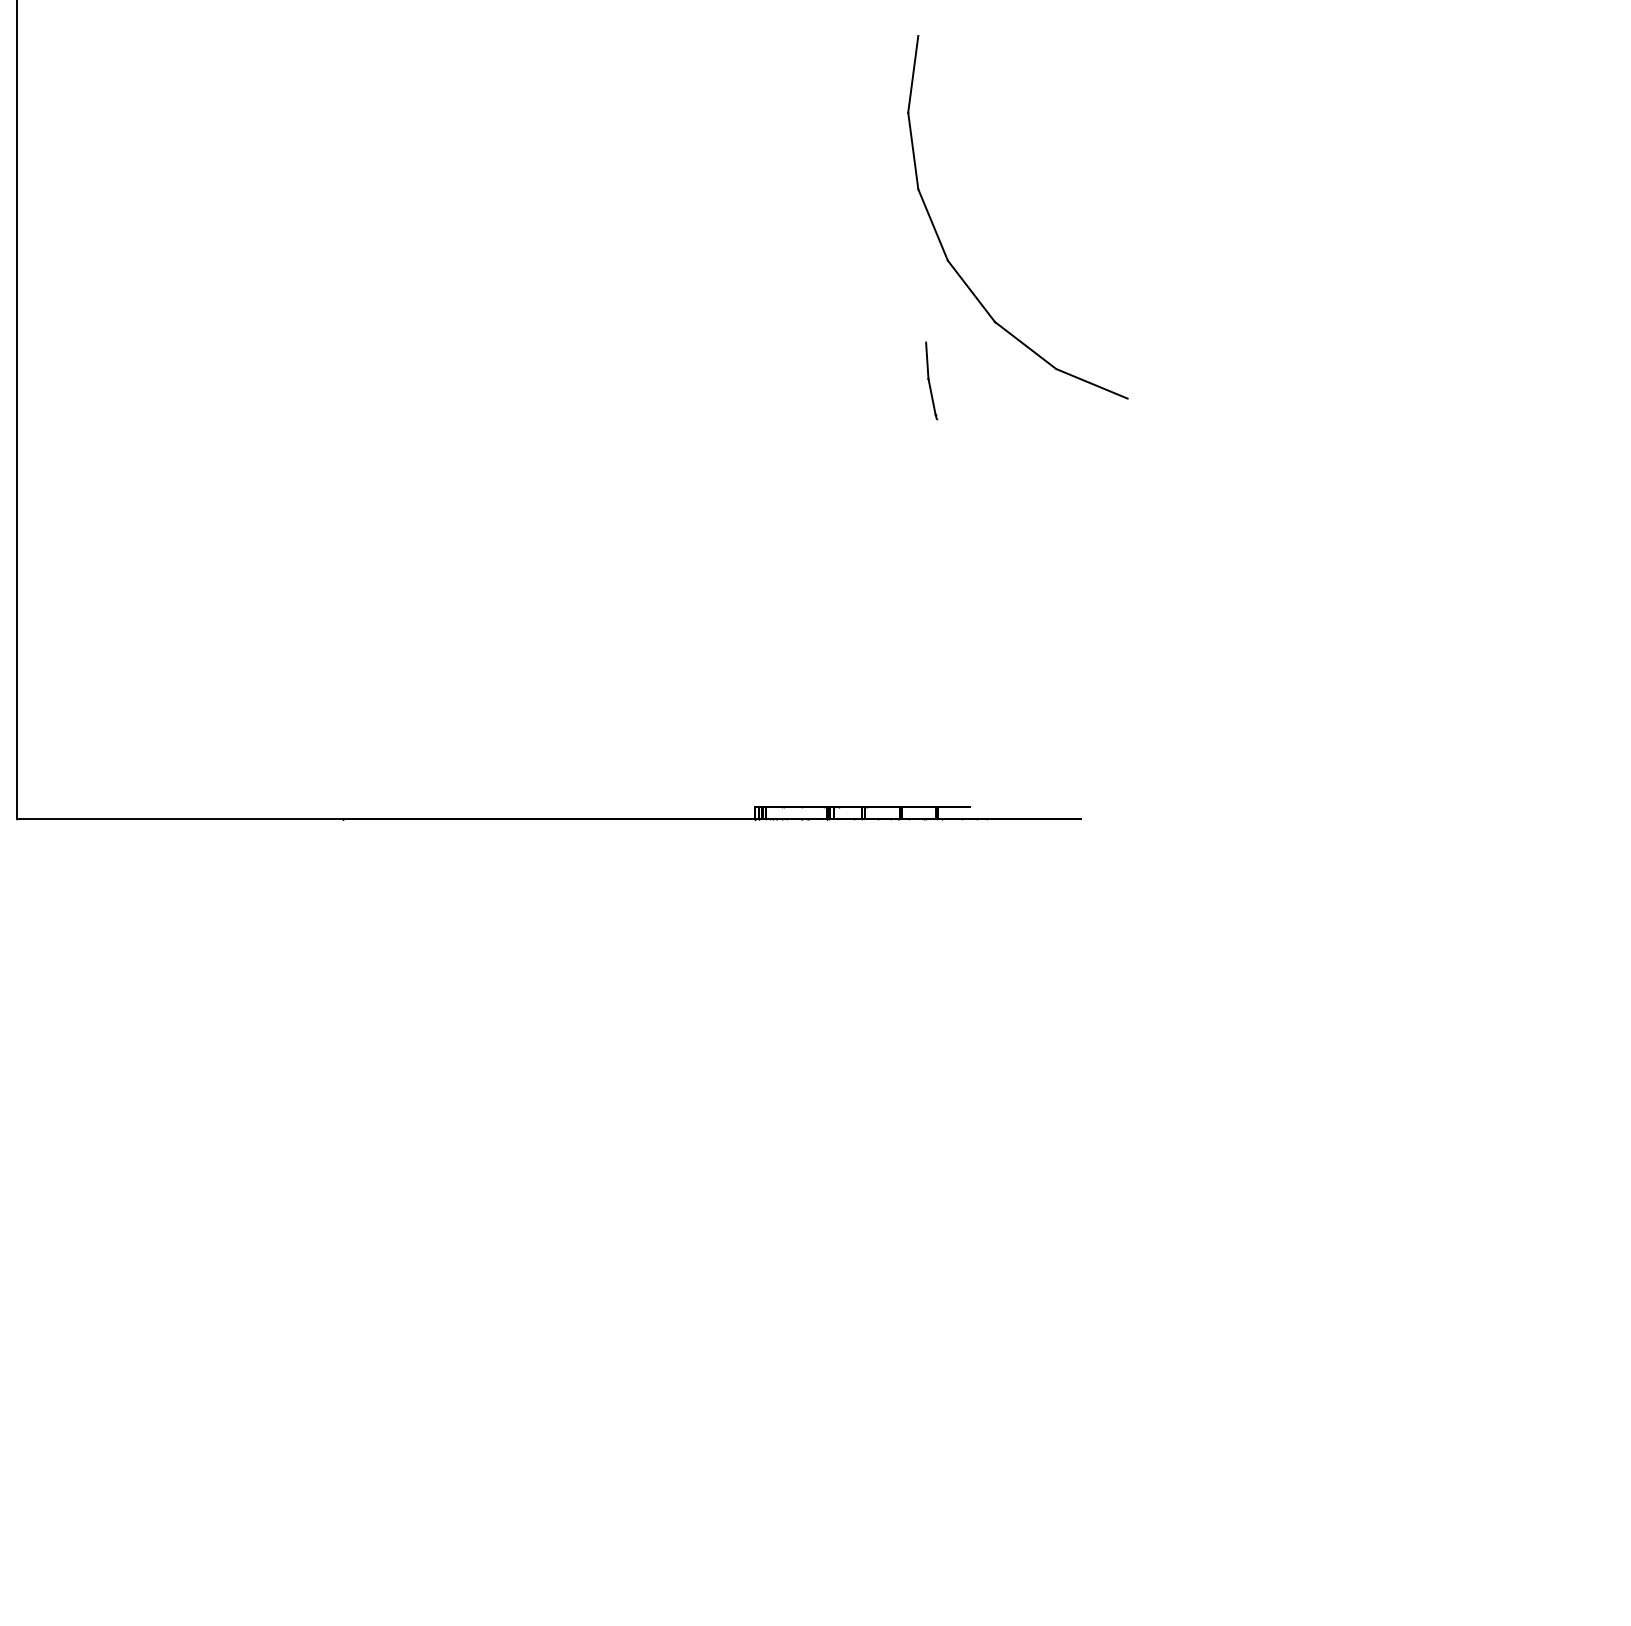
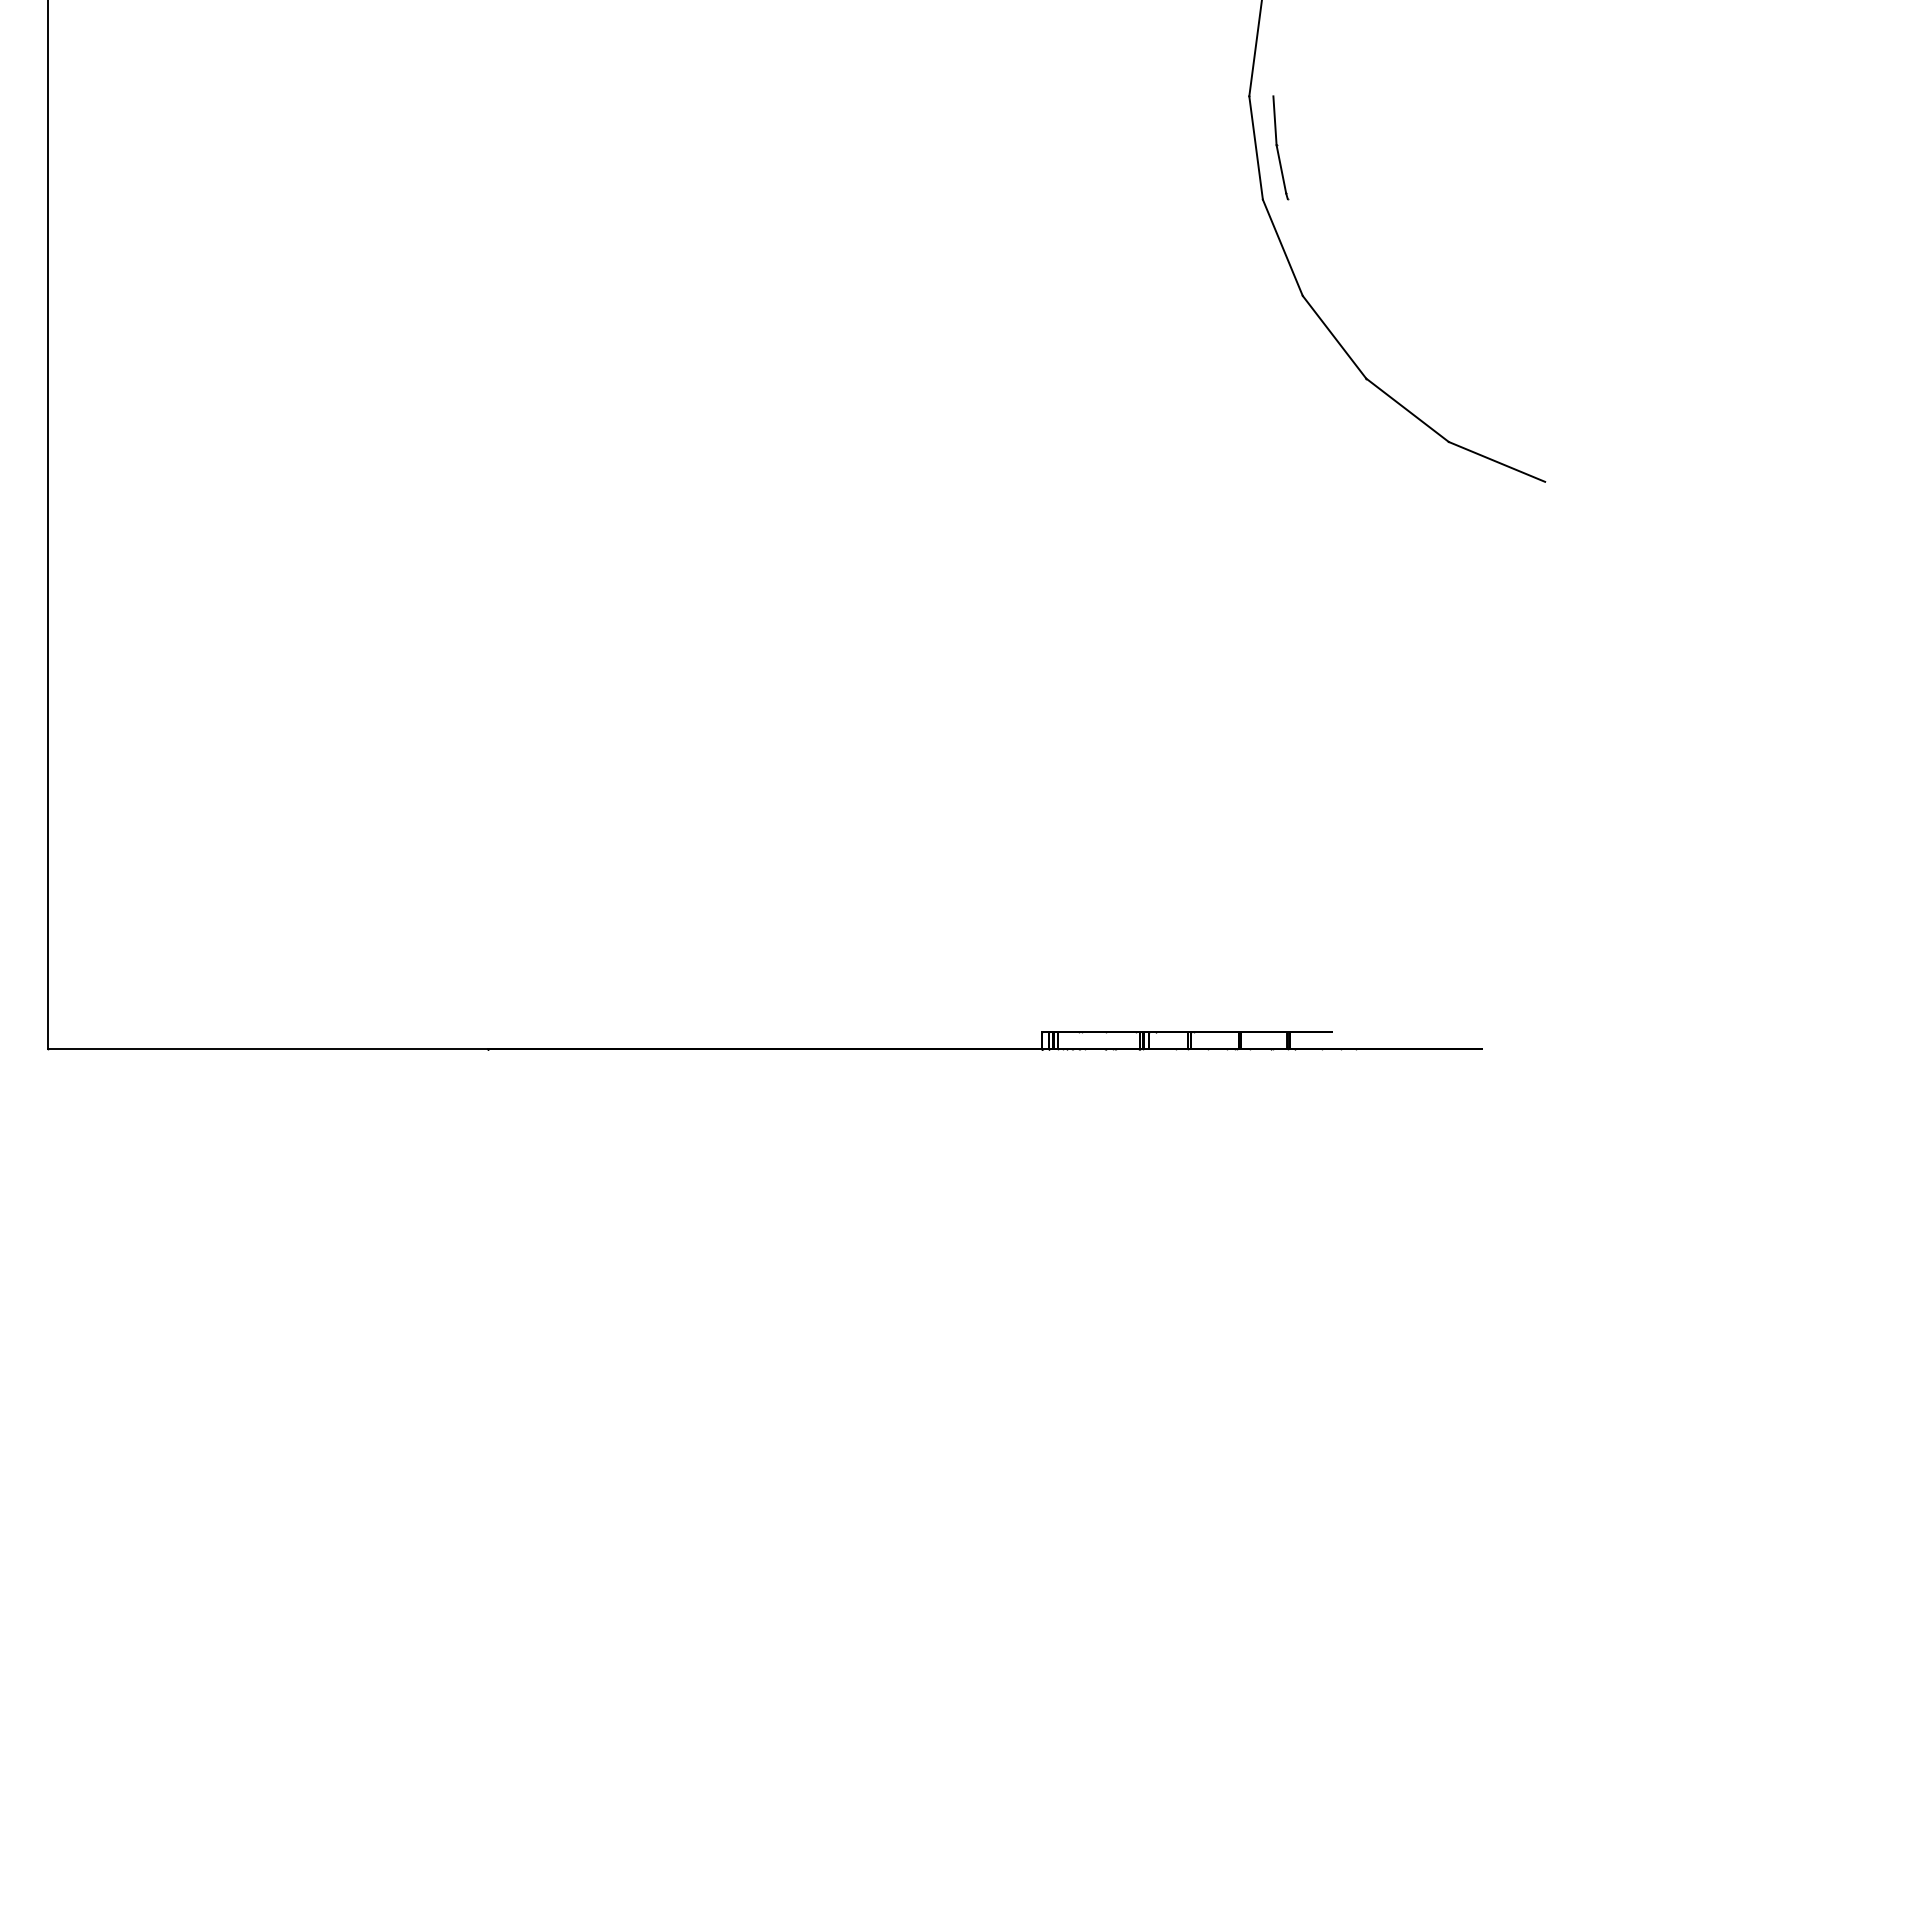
part: (931, 380) -> (1280, 147), moved

